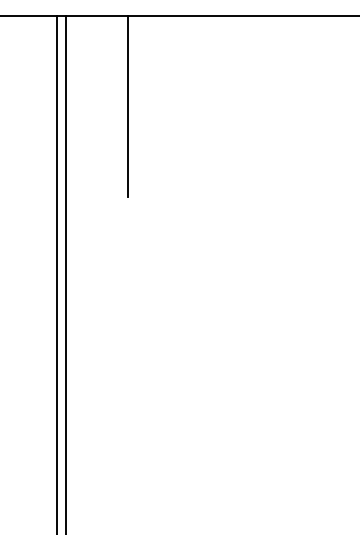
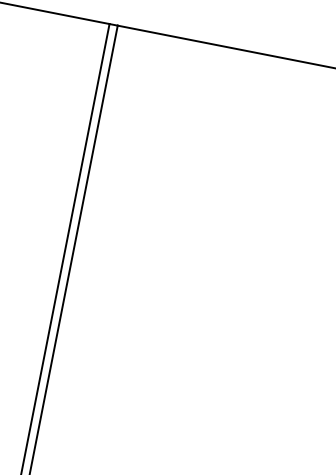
line: (128, 106) -> (158, 120), removed

